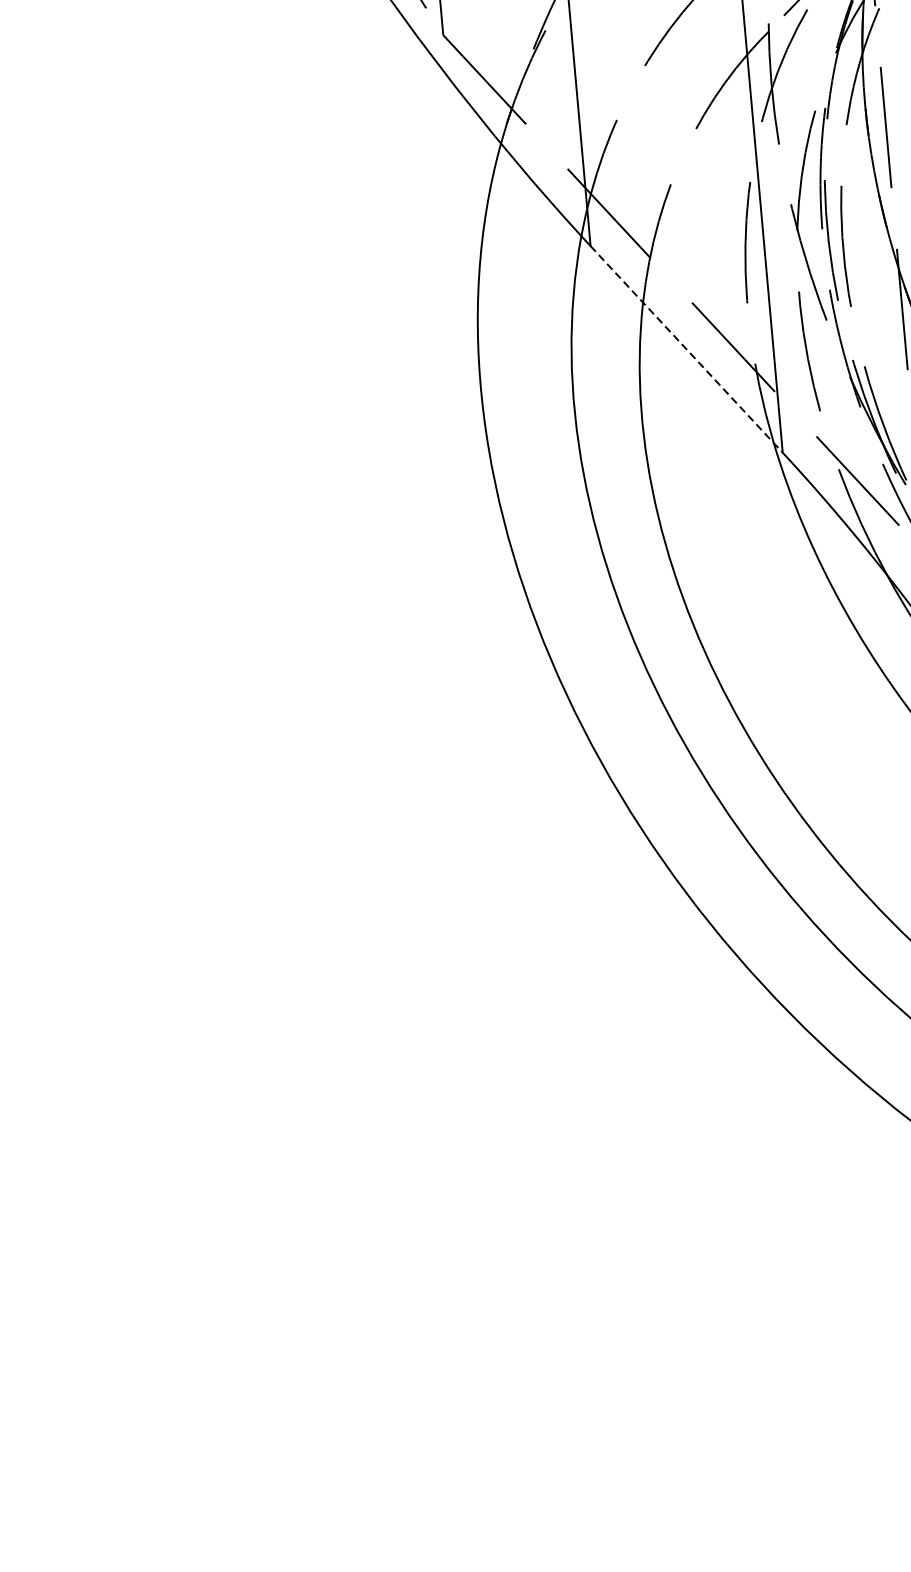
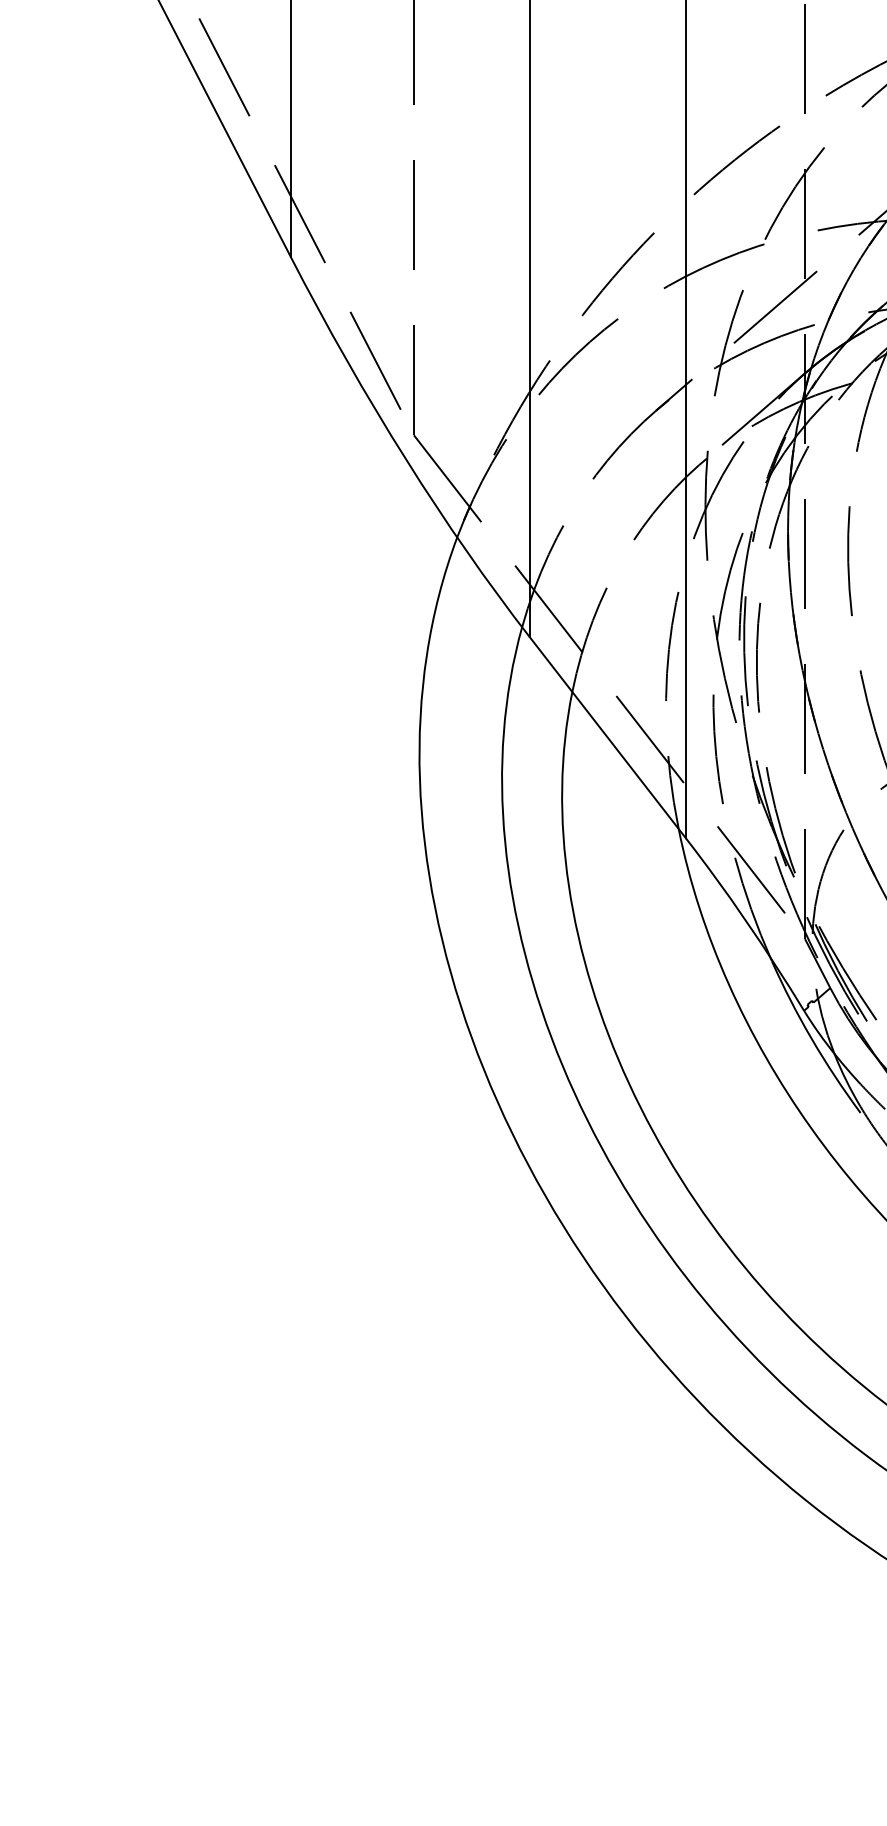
line: (687, 350) -> (608, 738), dashed -> solid

